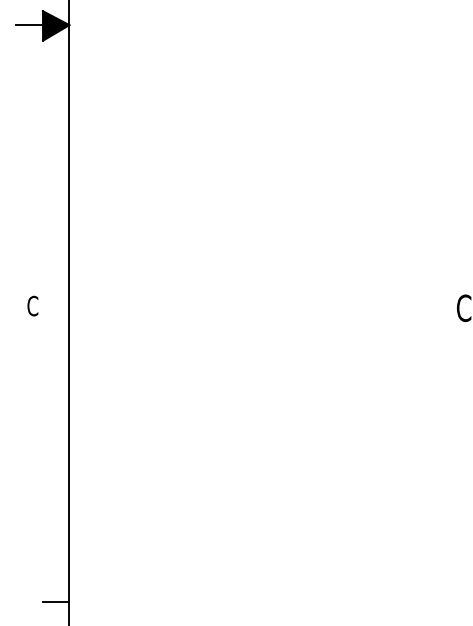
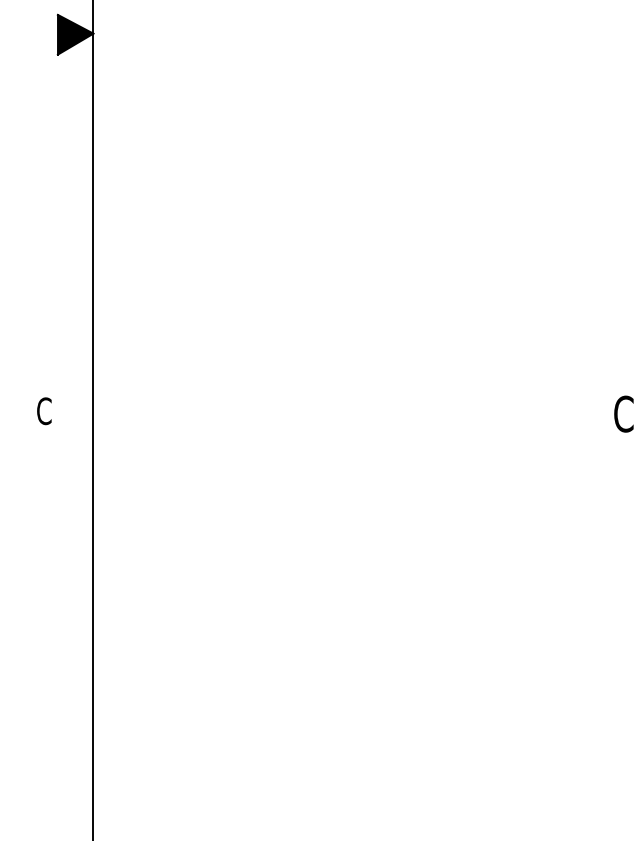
line: (29, 25) -> (39, 34), removed
line: (55, 602) -> (74, 809), removed

